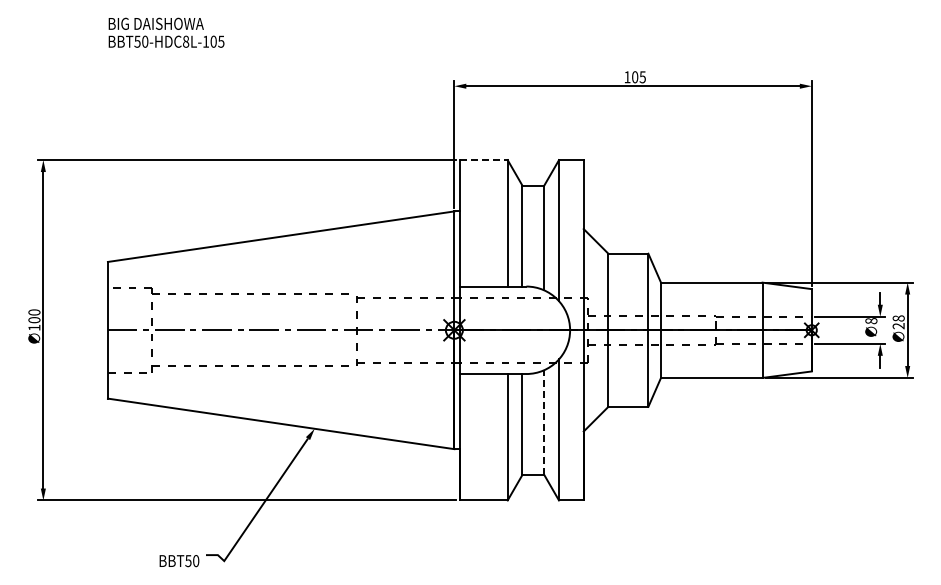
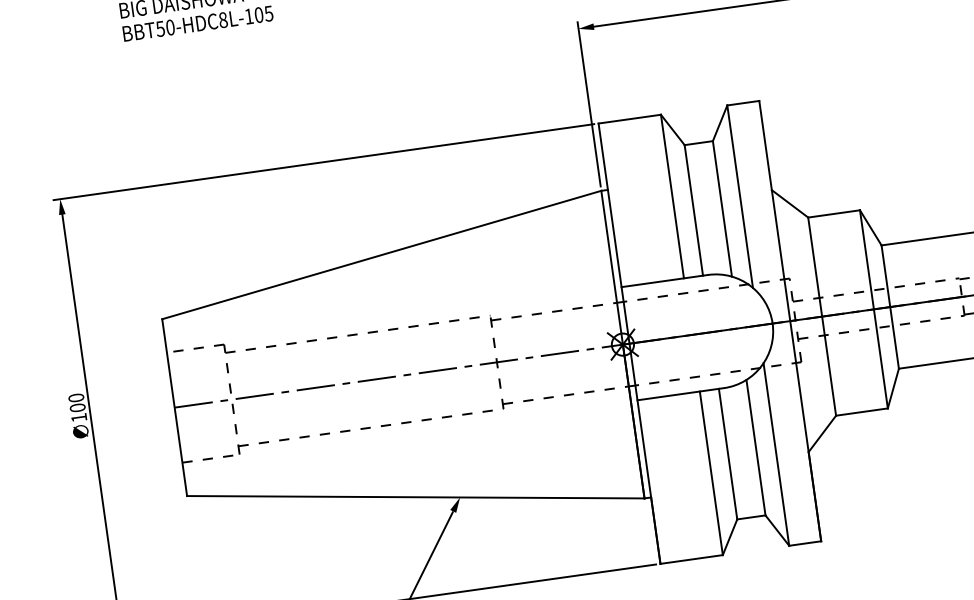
line: (484, 160) -> (630, 119), dashed -> solid
line: (544, 422) -> (756, 447), dashed -> solid

